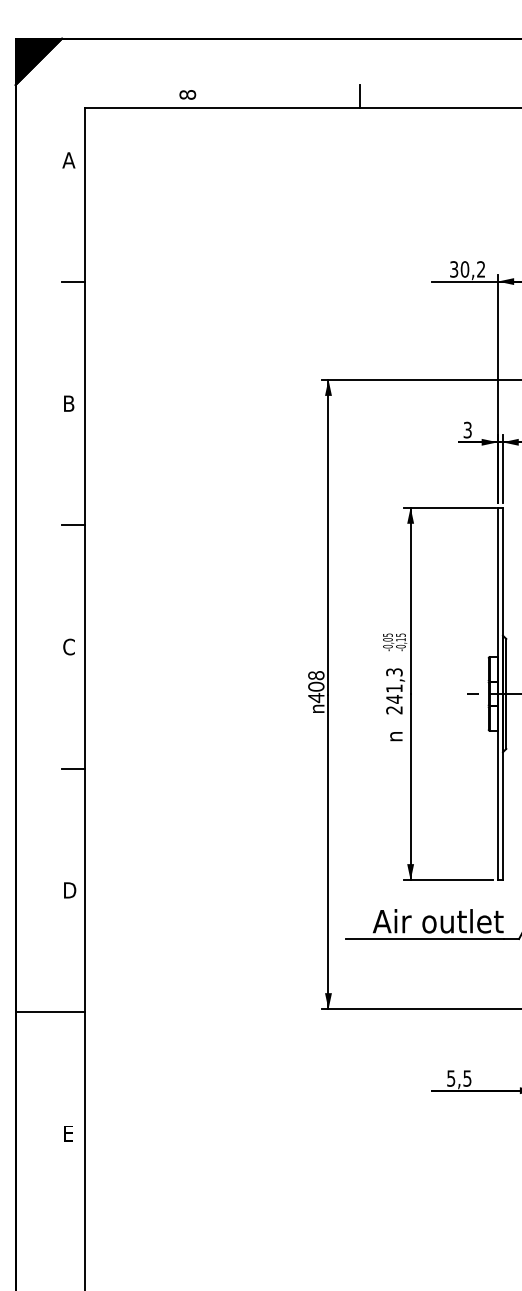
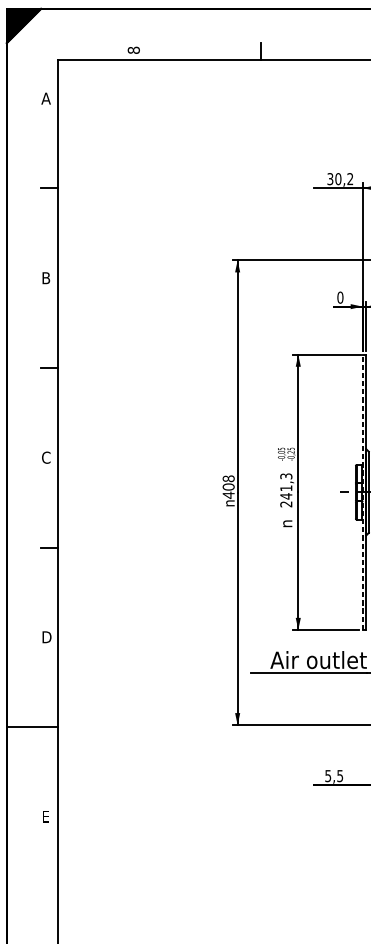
text: (467, 429) -> (340, 297), 3 -> 0
text: (400, 639) -> (290, 452), -0,15 -> -0,25
line: (497, 693) -> (362, 491), solid -> dashed

